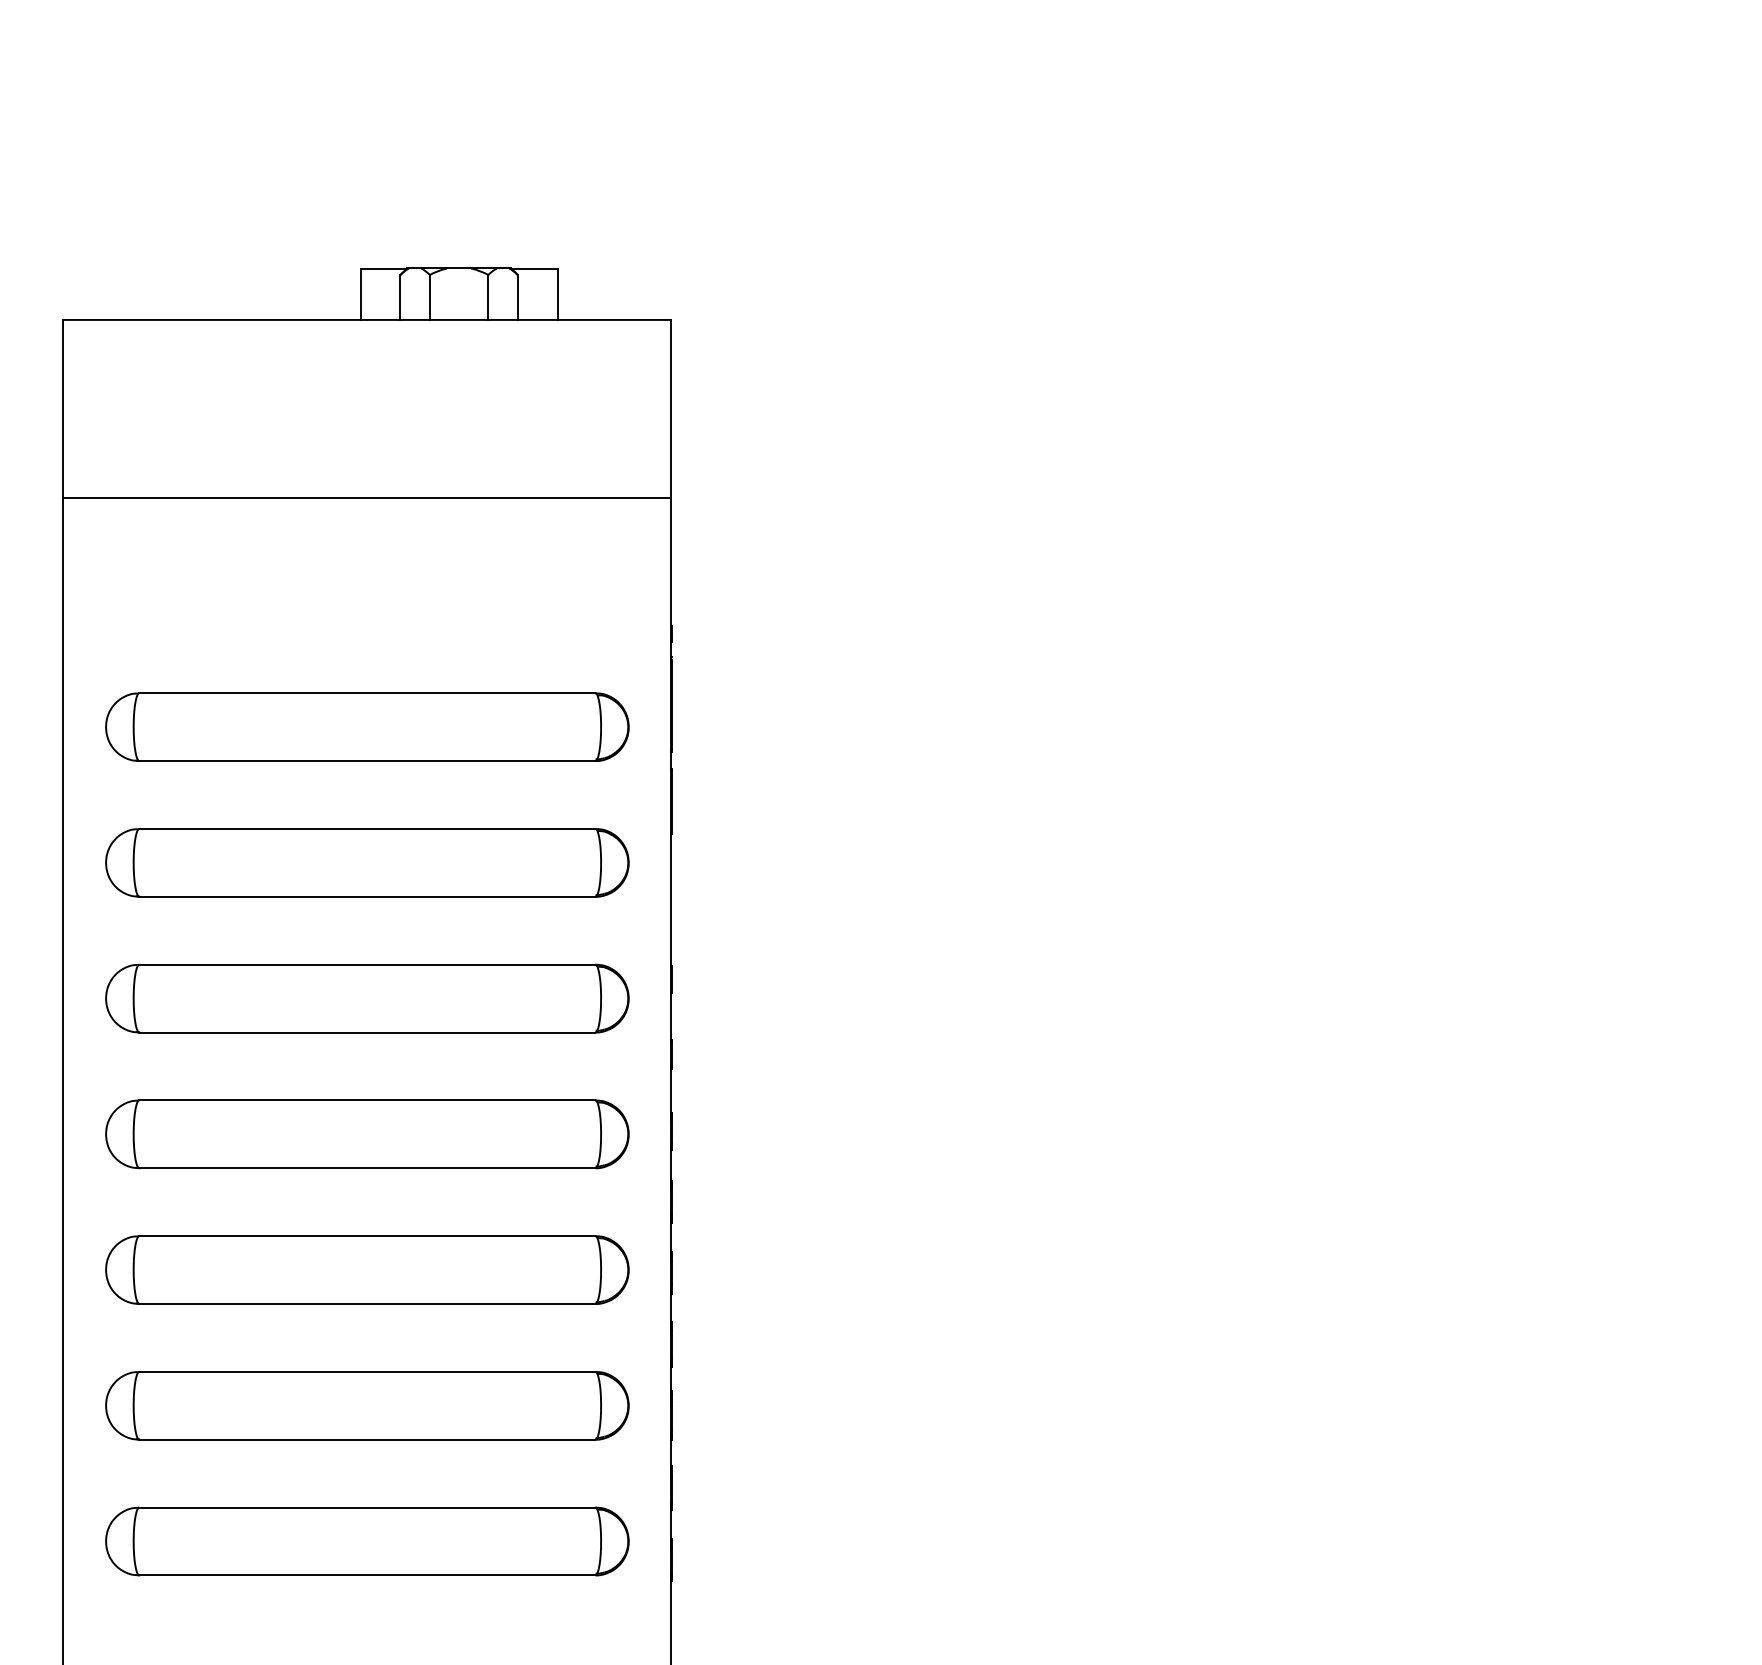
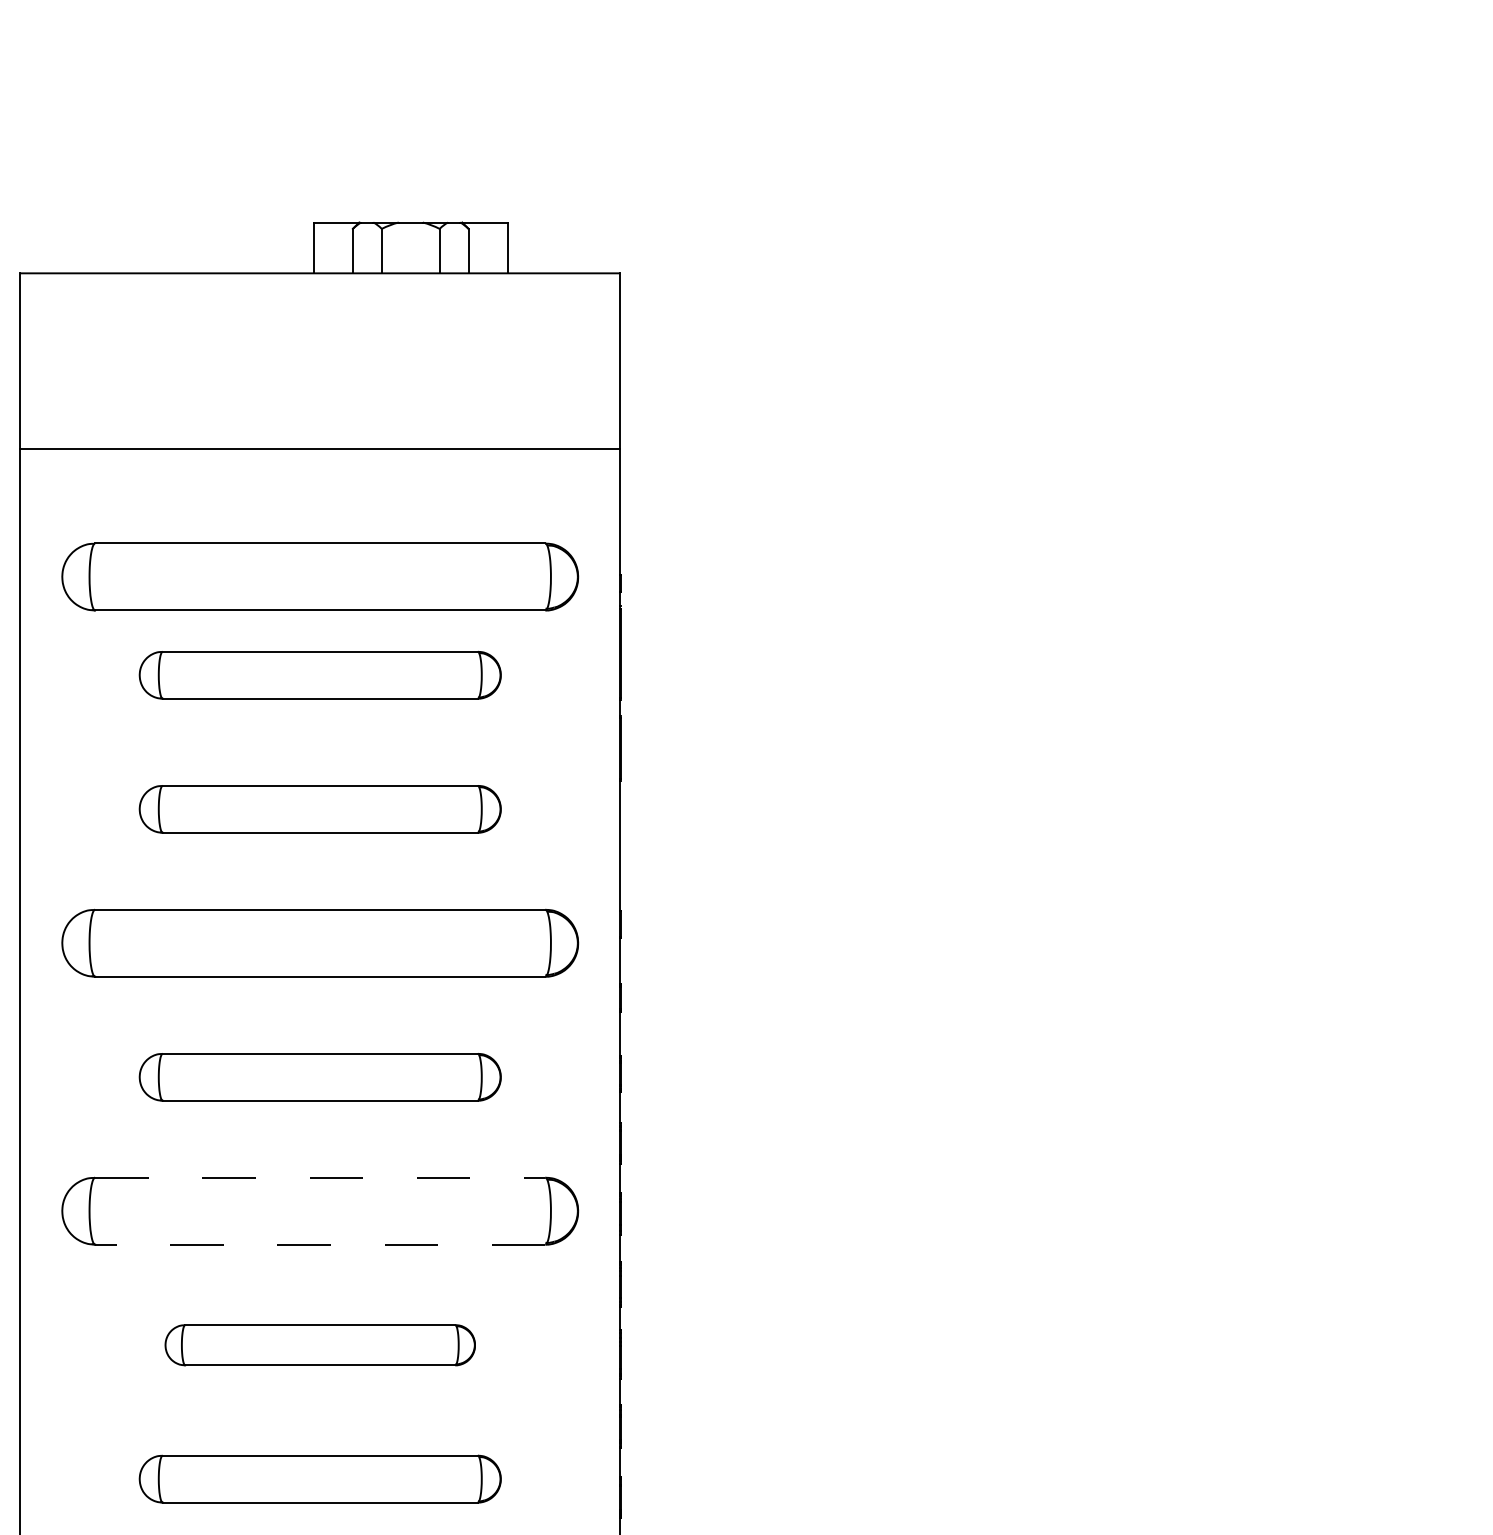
part: (367, 627) -> (320, 576), added
part: (367, 726) -> (320, 674), size x0.7
part: (367, 862) -> (320, 808), size x0.7
part: (367, 1134) -> (320, 1077), size x0.7
line: (367, 1236) -> (320, 1178), solid -> dashed
line: (366, 1303) -> (319, 1244), solid -> dashed
part: (367, 1405) -> (320, 1344), size x0.6
part: (367, 1541) -> (320, 1479), size x0.7

